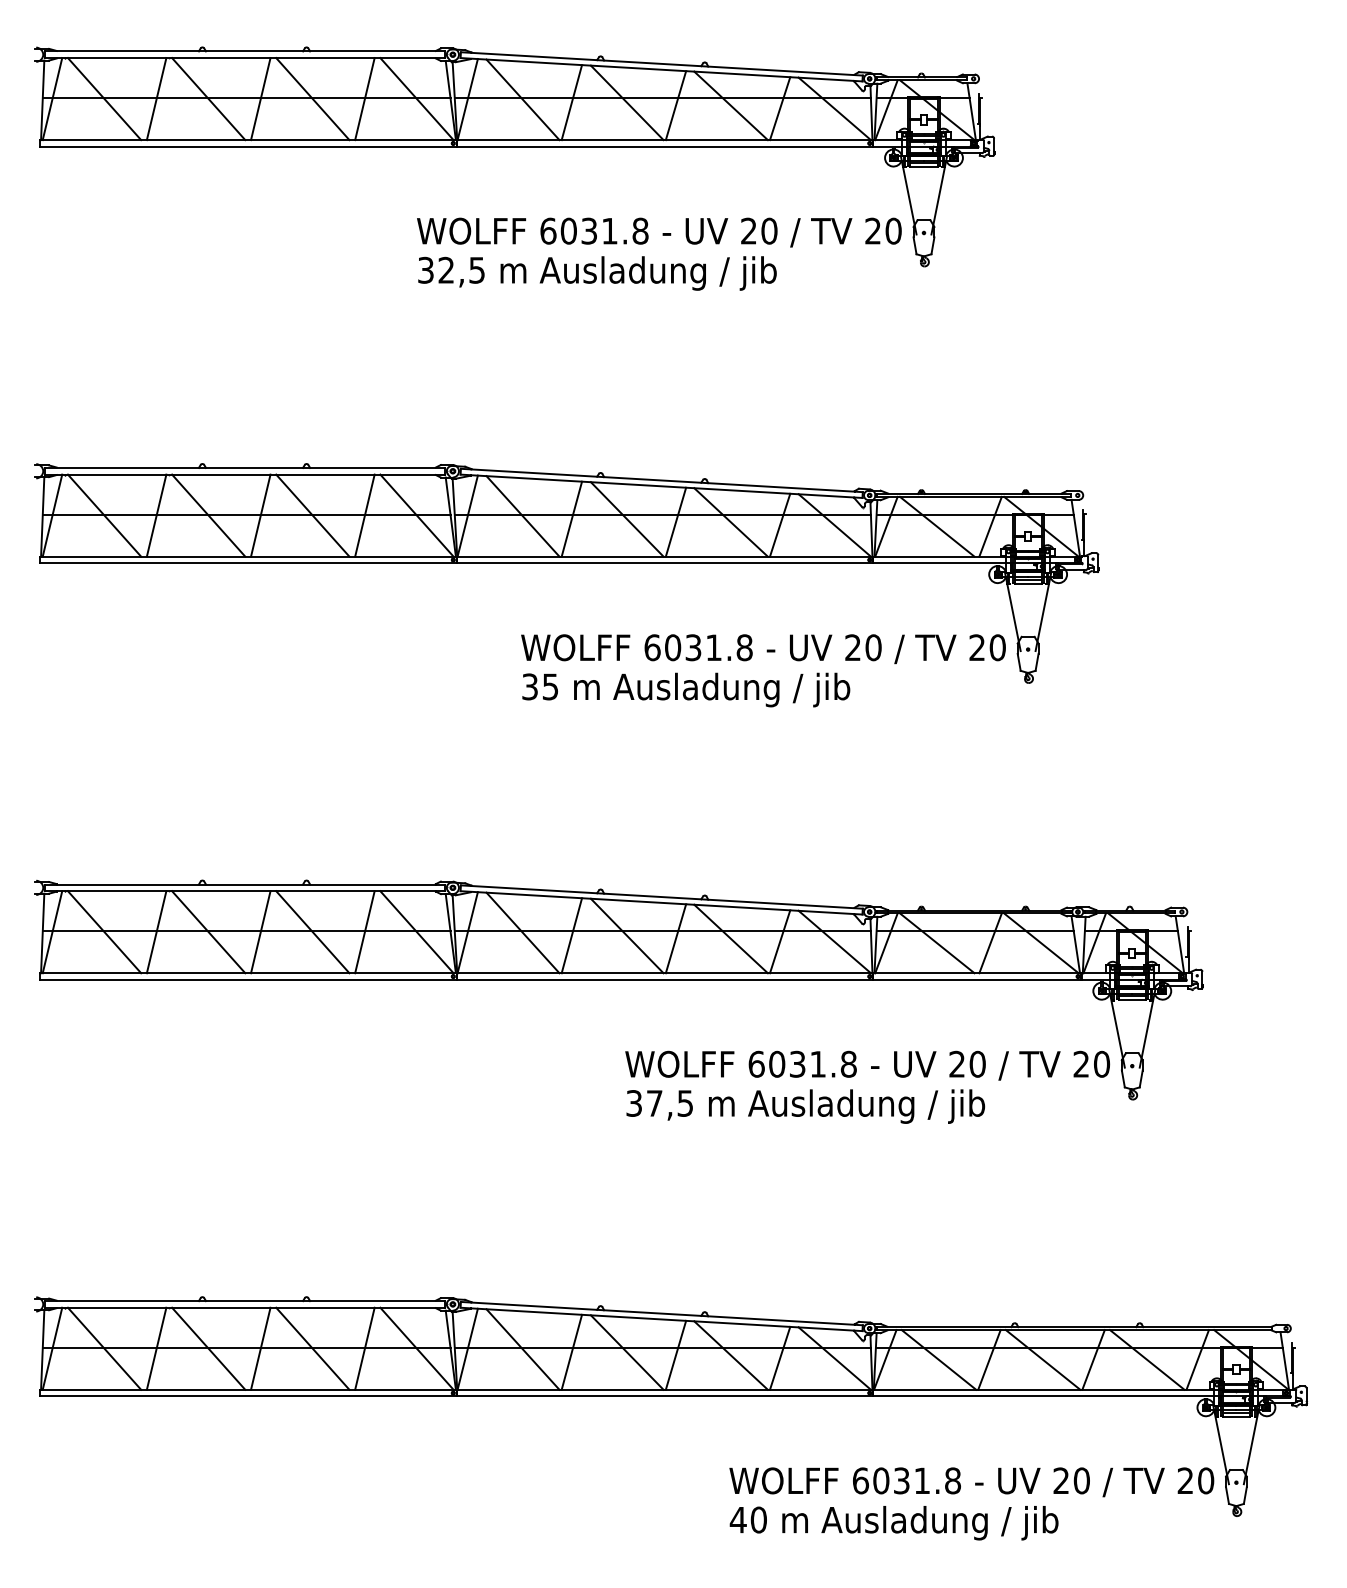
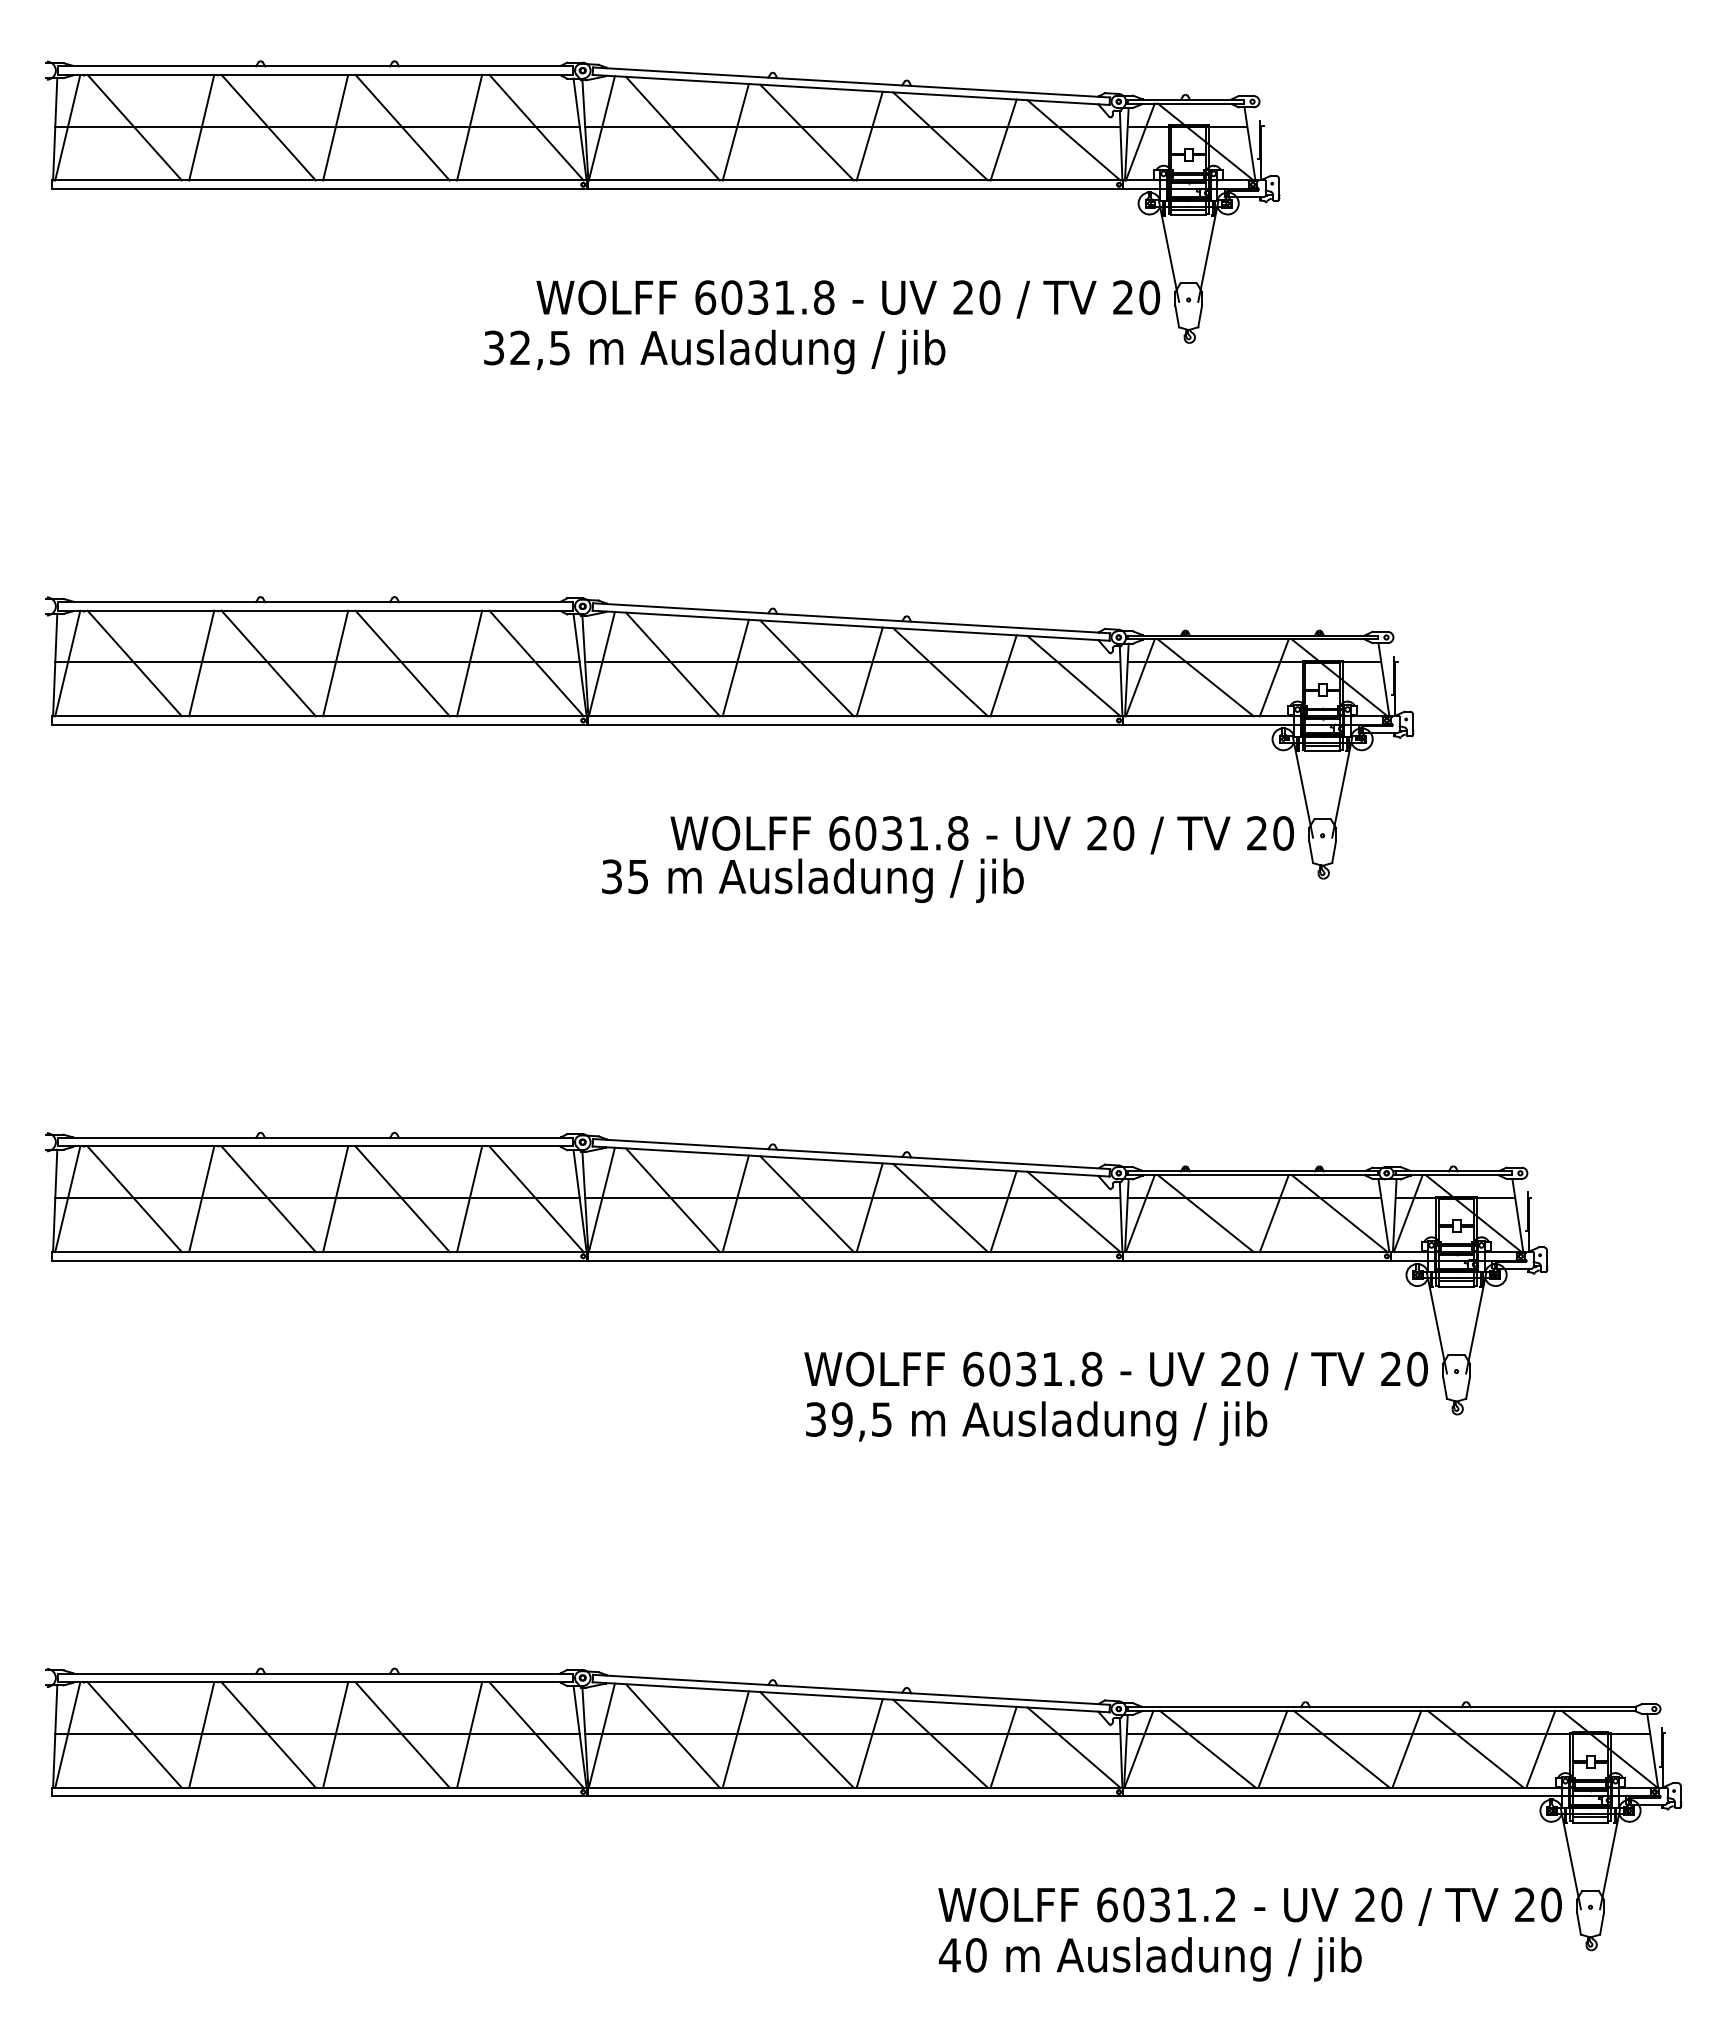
text: (597, 273) -> (714, 351), moved
text: (685, 689) -> (812, 880), moved
text: (654, 1103) -> (842, 1419), 37,5 -> 39,5
text: (952, 1480) -> (1225, 1904), 6031.8 -> 6031.2

